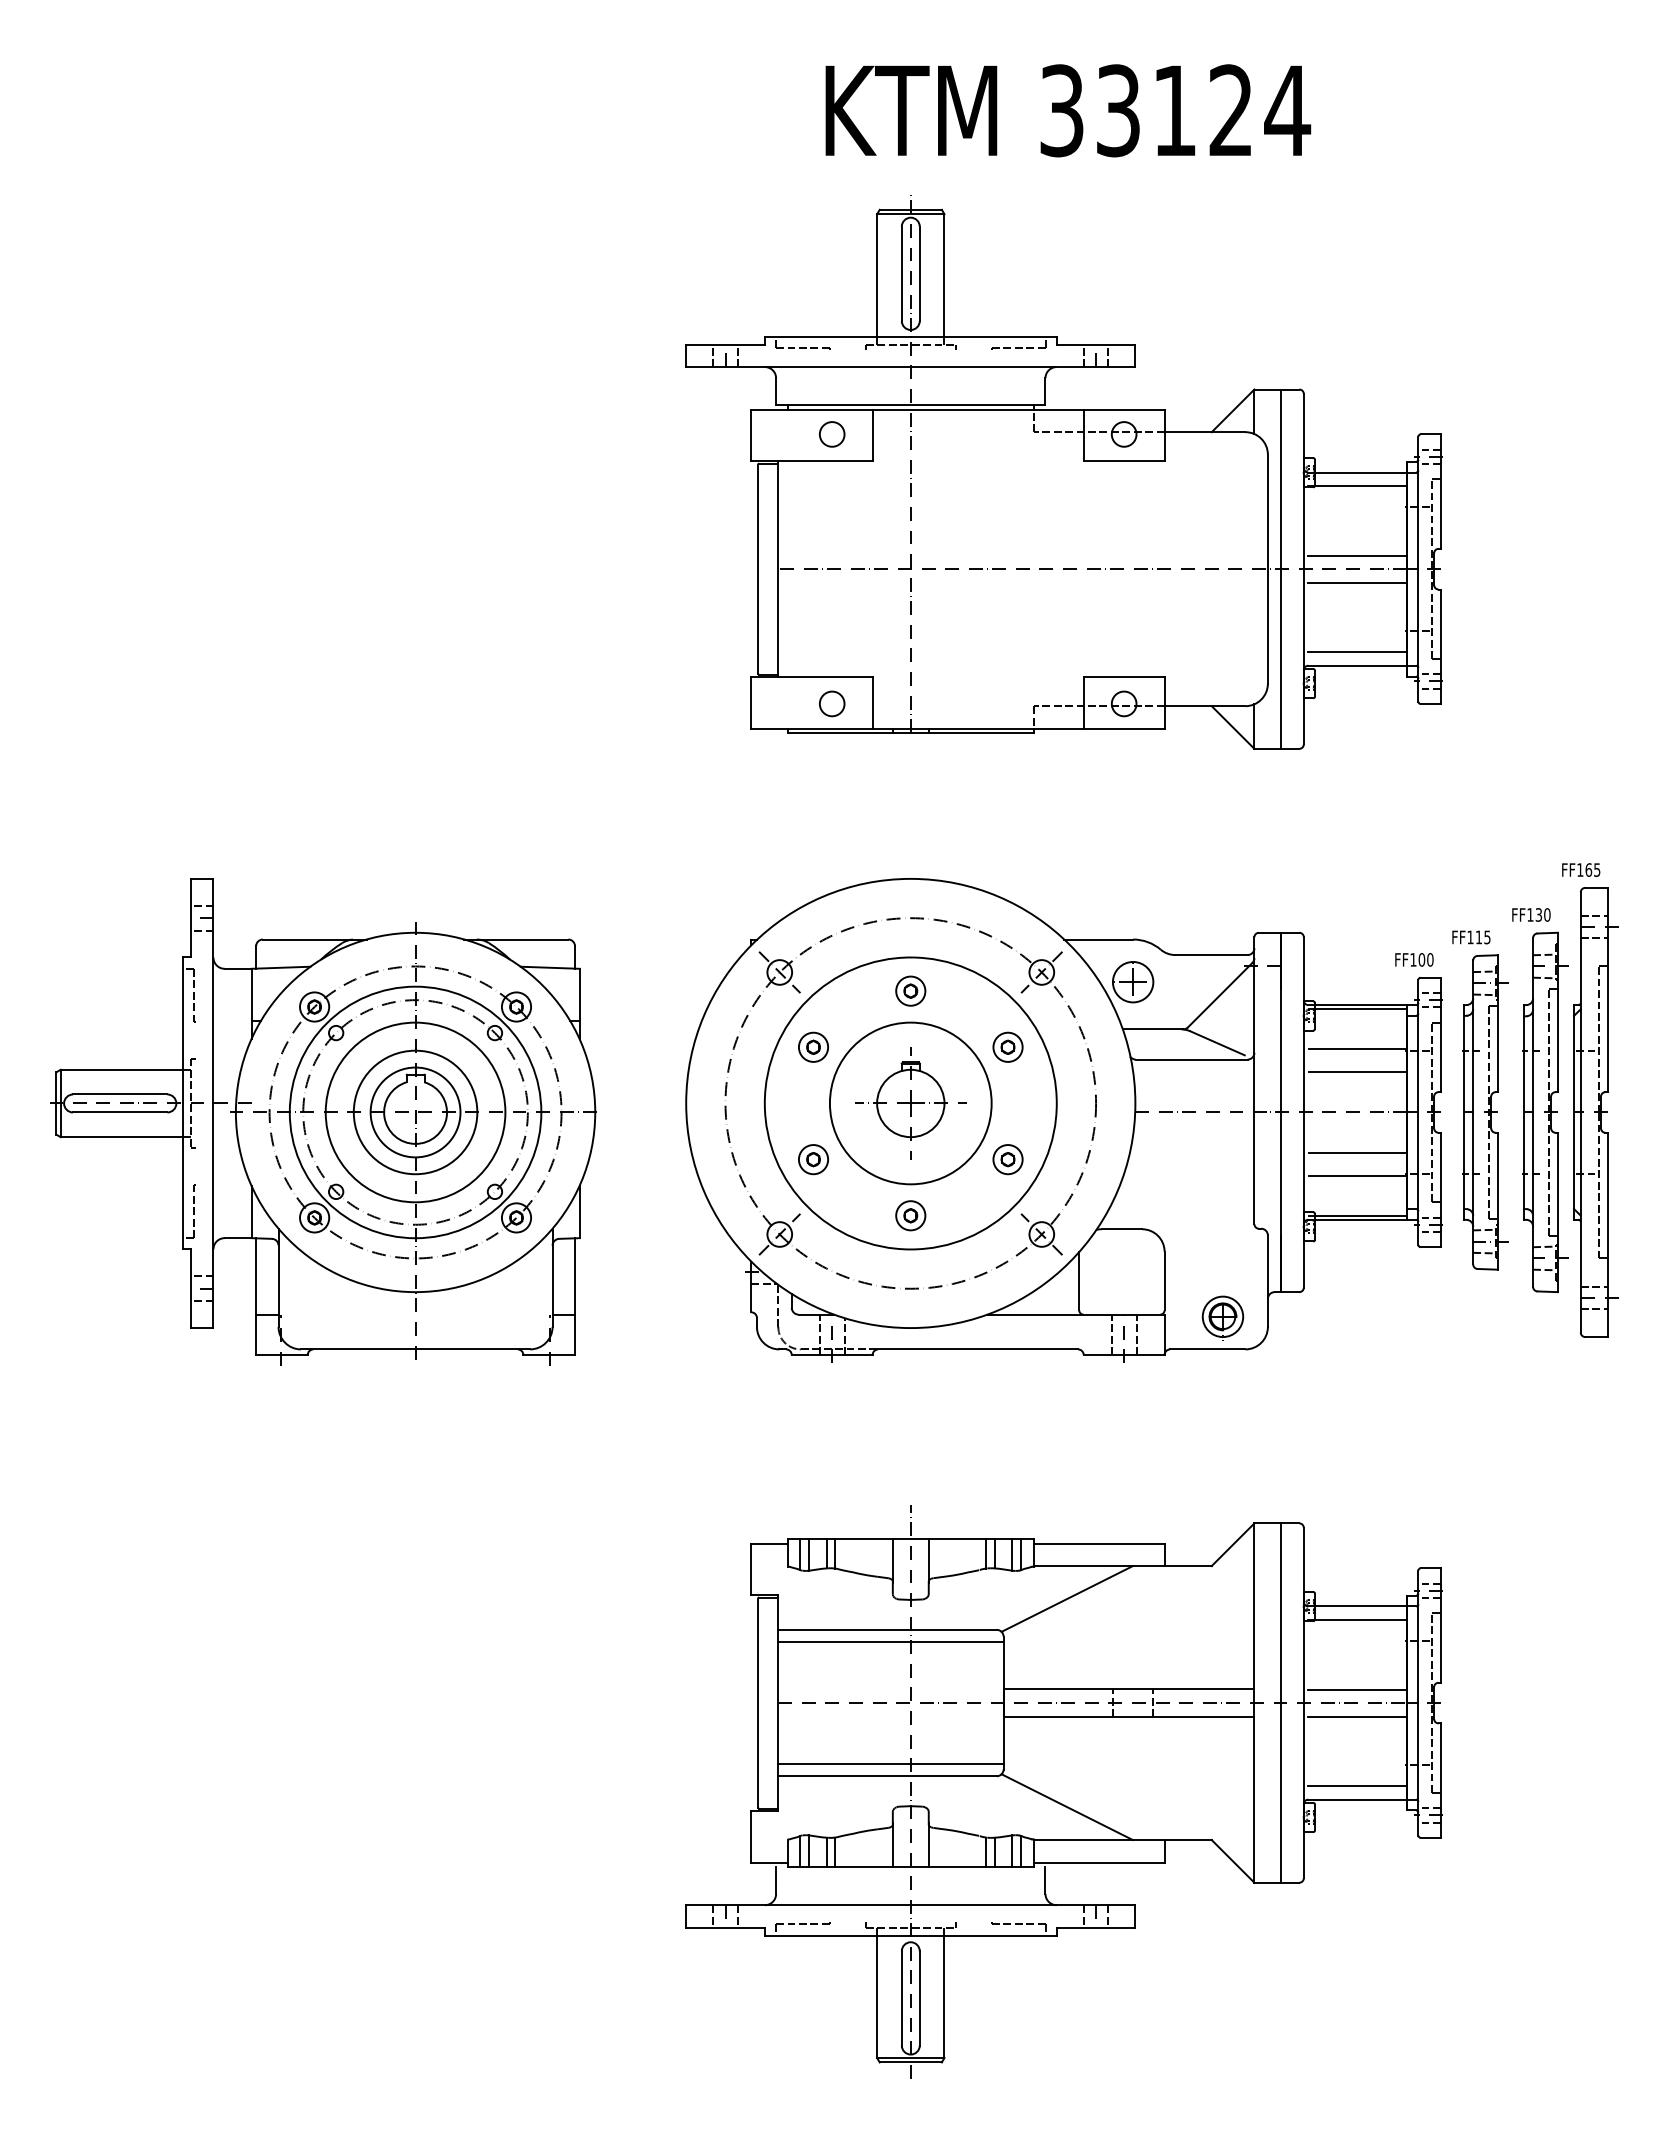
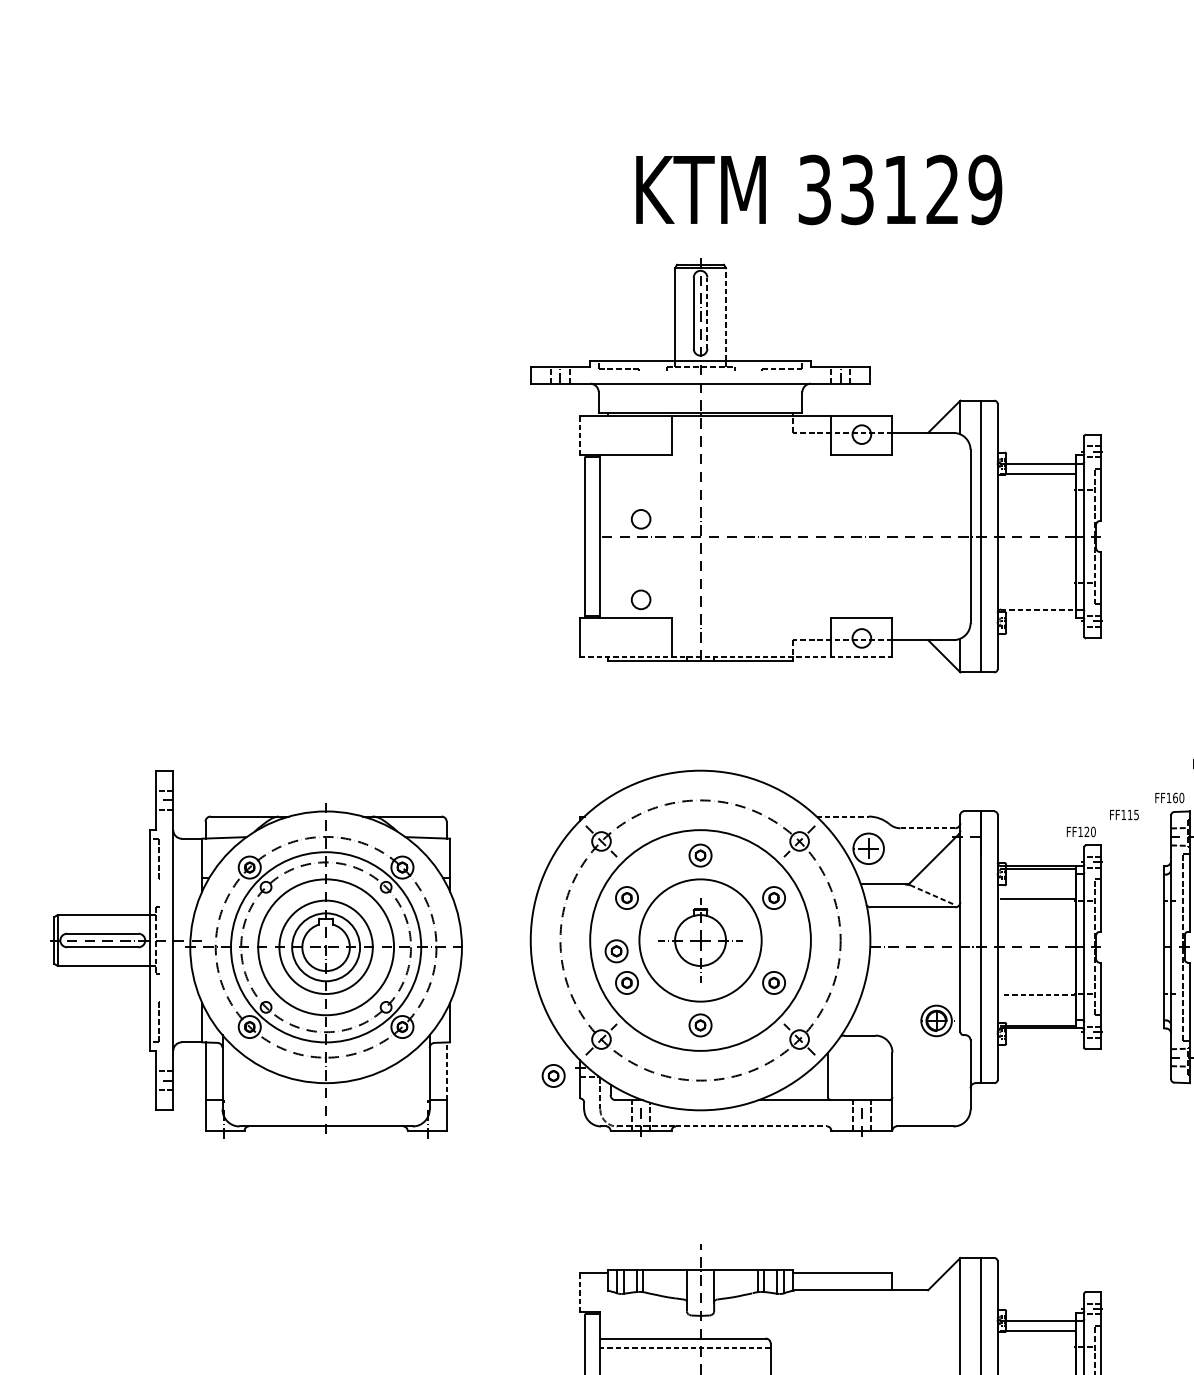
text: (1287, 110) -> (985, 189), 33124 -> 33129
line: (919, 273) -> (707, 312), solid -> dashed
line: (944, 275) -> (726, 314), solid -> dashed
circle: (832, 434) -> (641, 519), moved
line: (751, 435) -> (580, 435), solid -> dashed
line: (1357, 555) -> (1038, 526), removed
line: (1357, 582) -> (1038, 546), removed
line: (1357, 652) -> (1038, 599), removed
line: (1358, 665) -> (1039, 609), solid -> dashed
circle: (832, 703) -> (641, 599), moved
line: (957, 728) -> (735, 656), solid -> dashed
text: (1538, 914) -> (1175, 797), FF130 -> FF160
line: (1099, 939) -> (843, 816), solid -> dashed
line: (1212, 955) -> (928, 828), solid -> dashed
text: (1421, 959) -> (1086, 831), FF100 -> FF120
line: (1217, 1043) -> (932, 895), solid -> dashed
line: (1357, 1072) -> (1038, 917), removed
part: (1485, 1112) -> (1135, 947), removed
part: (799, 1117) -> (616, 951), added
line: (1357, 1152) -> (1038, 977), removed
line: (1357, 1176) -> (1038, 995), solid -> dashed
line: (575, 1275) -> (447, 1070), solid -> dashed
part: (716, 1282) -> (553, 1075), added
part: (1222, 1317) -> (936, 1021), moved
line: (978, 1349) -> (751, 1126), solid -> dashed
line: (751, 1569) -> (580, 1292), solid -> dashed
line: (1066, 1598) -> (818, 1314), removed
line: (890, 1641) -> (685, 1347), solid -> dashed

